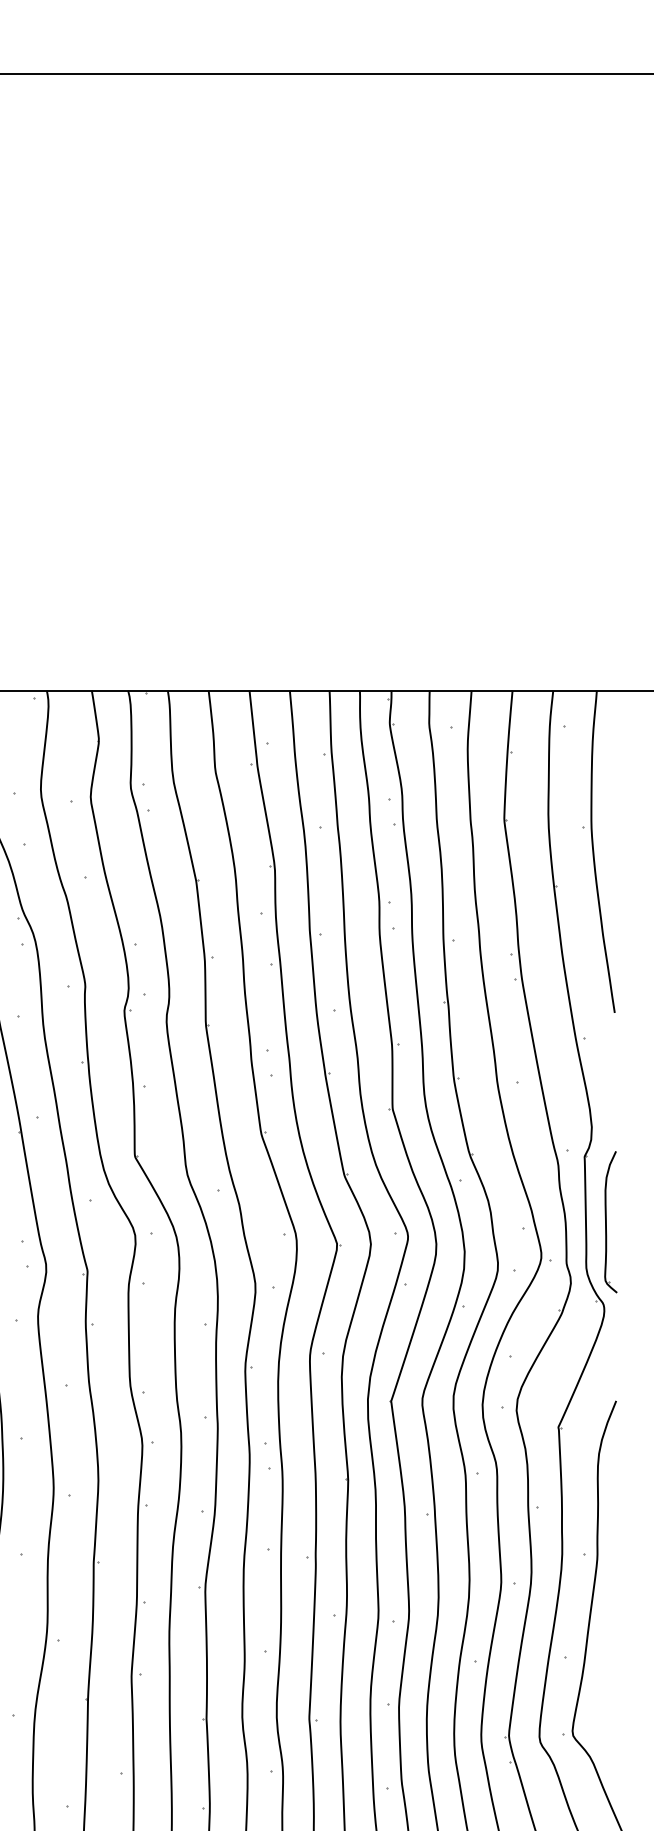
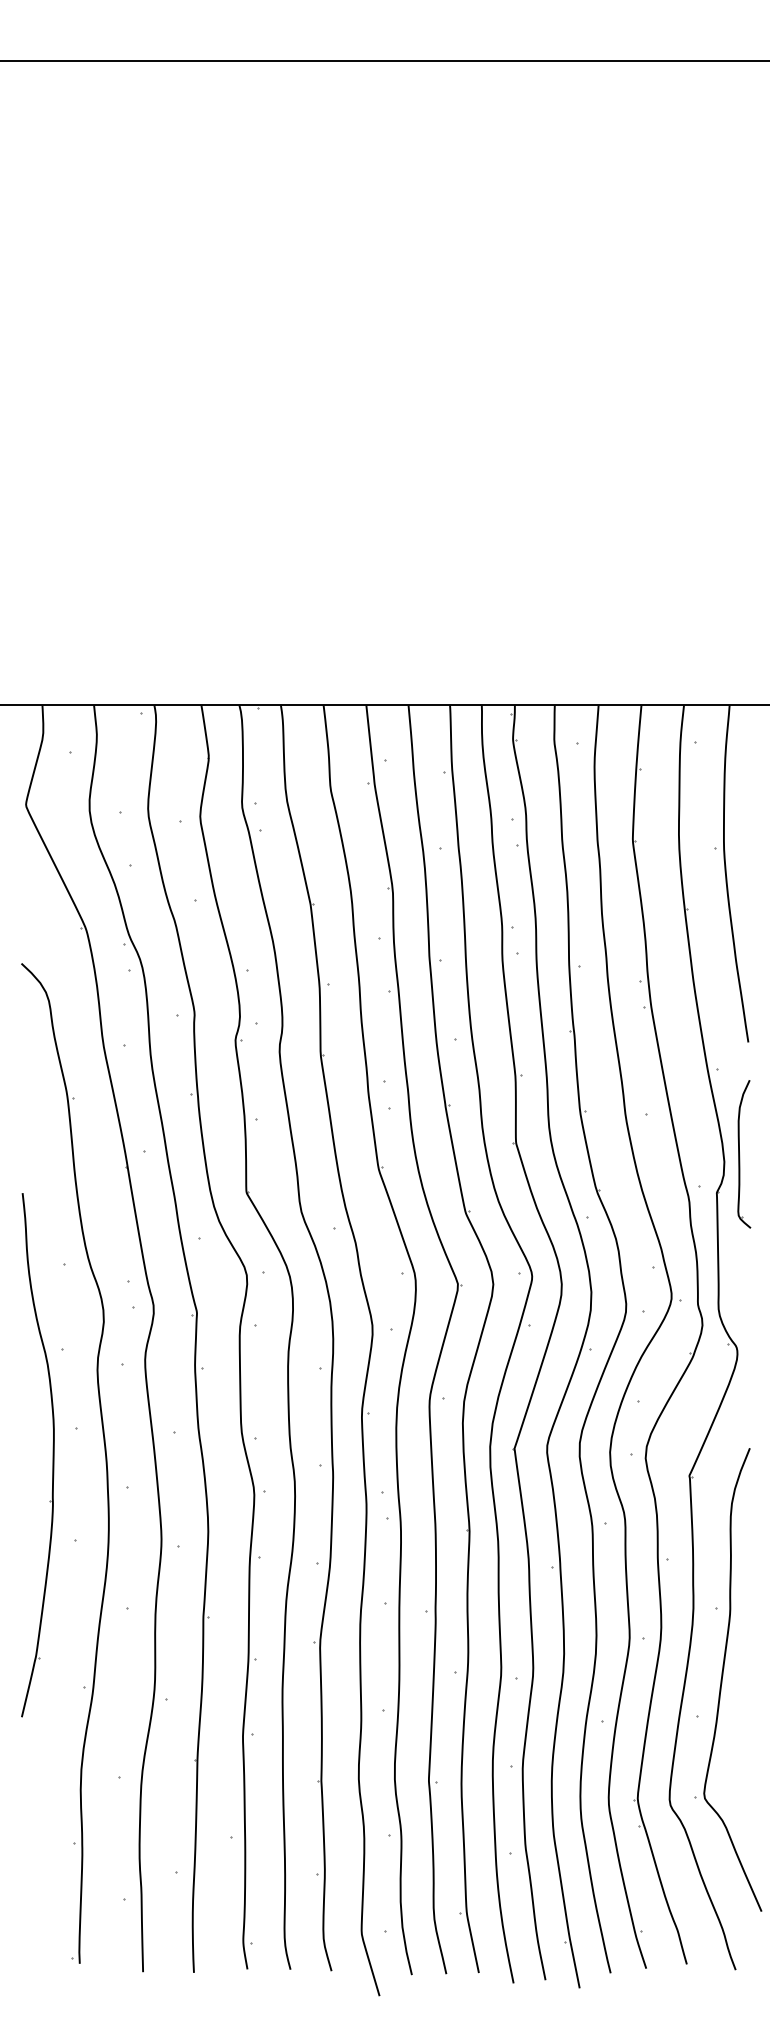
part: (611, 1222) -> (744, 1154), moved

